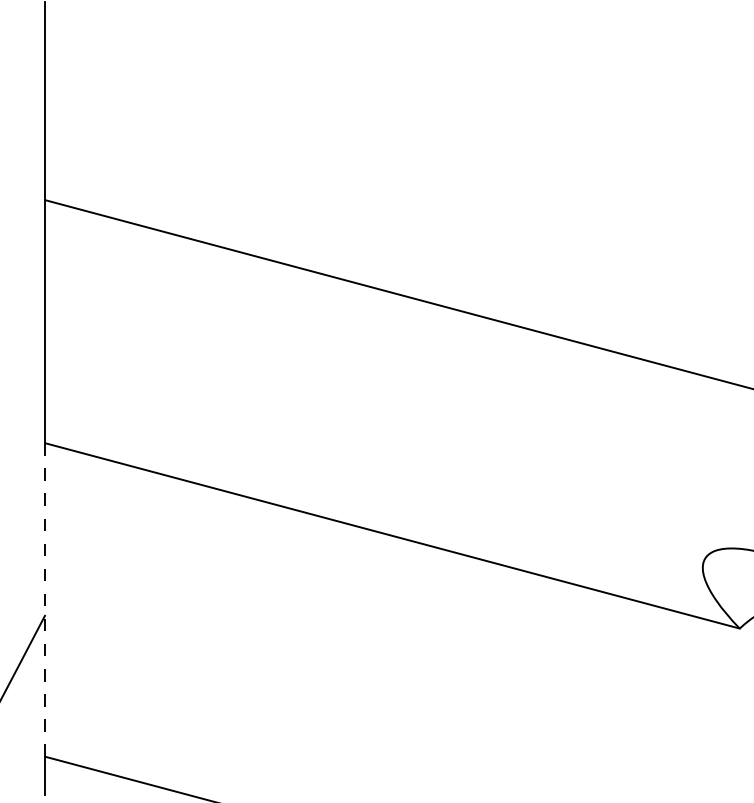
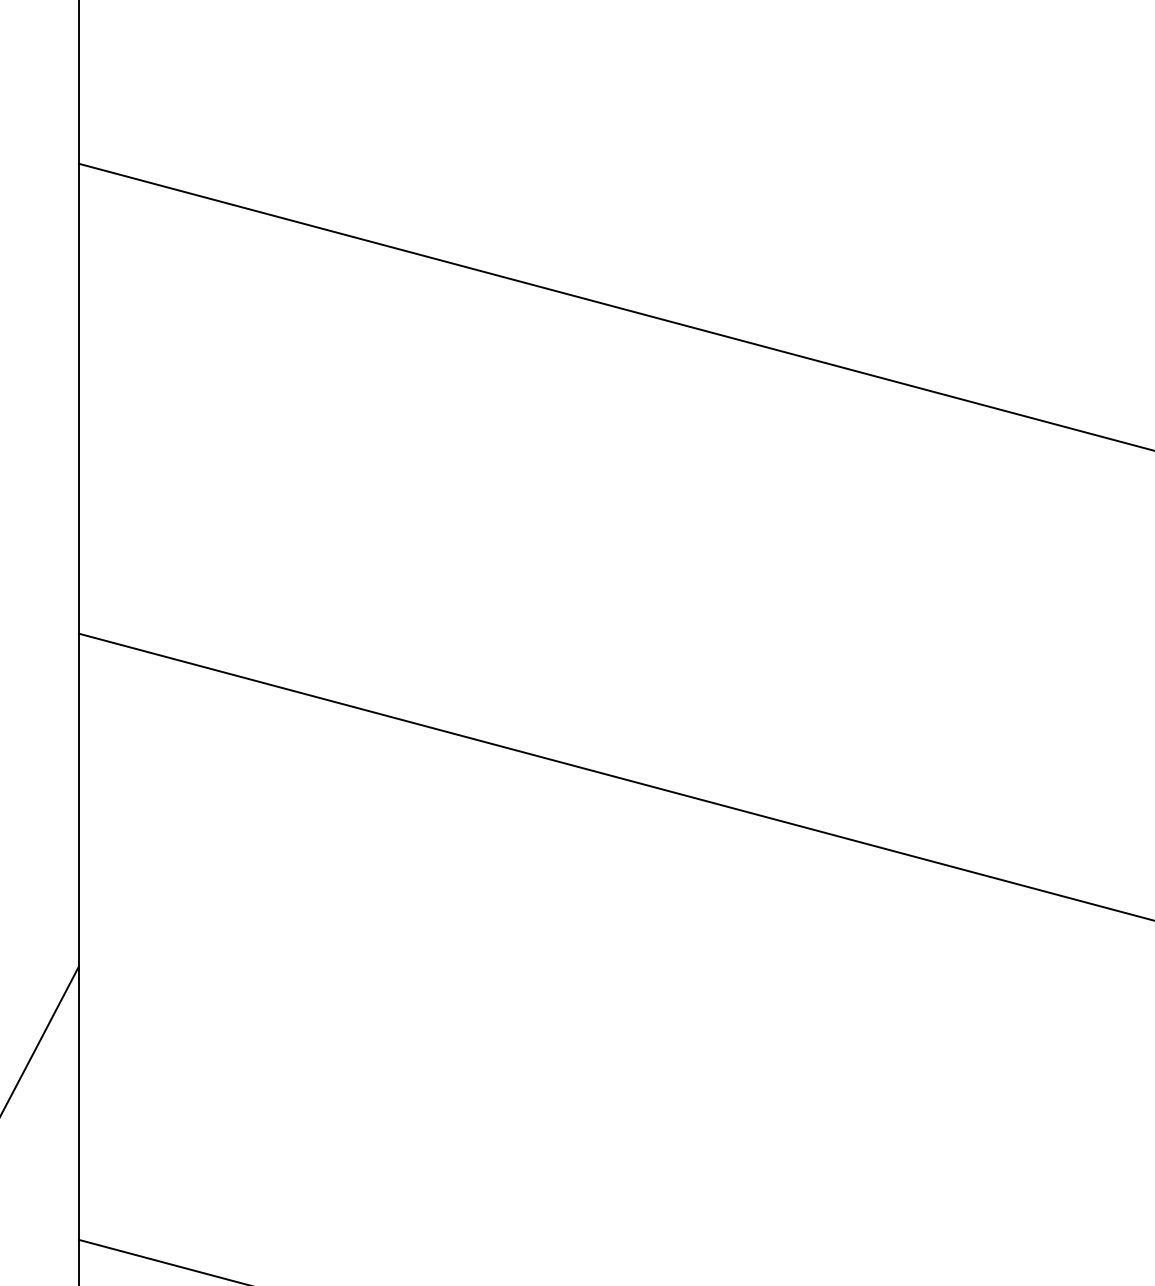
line: (45, 600) -> (79, 937), dashed -> solid

